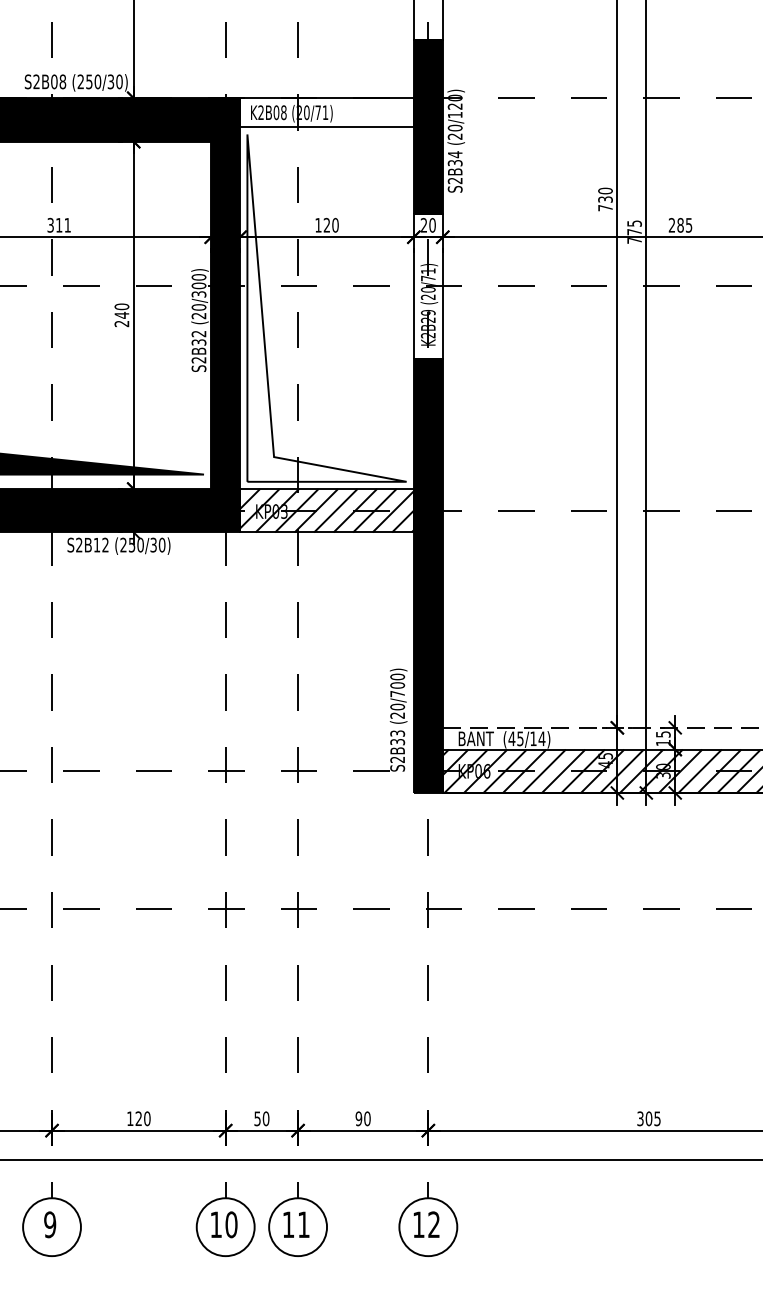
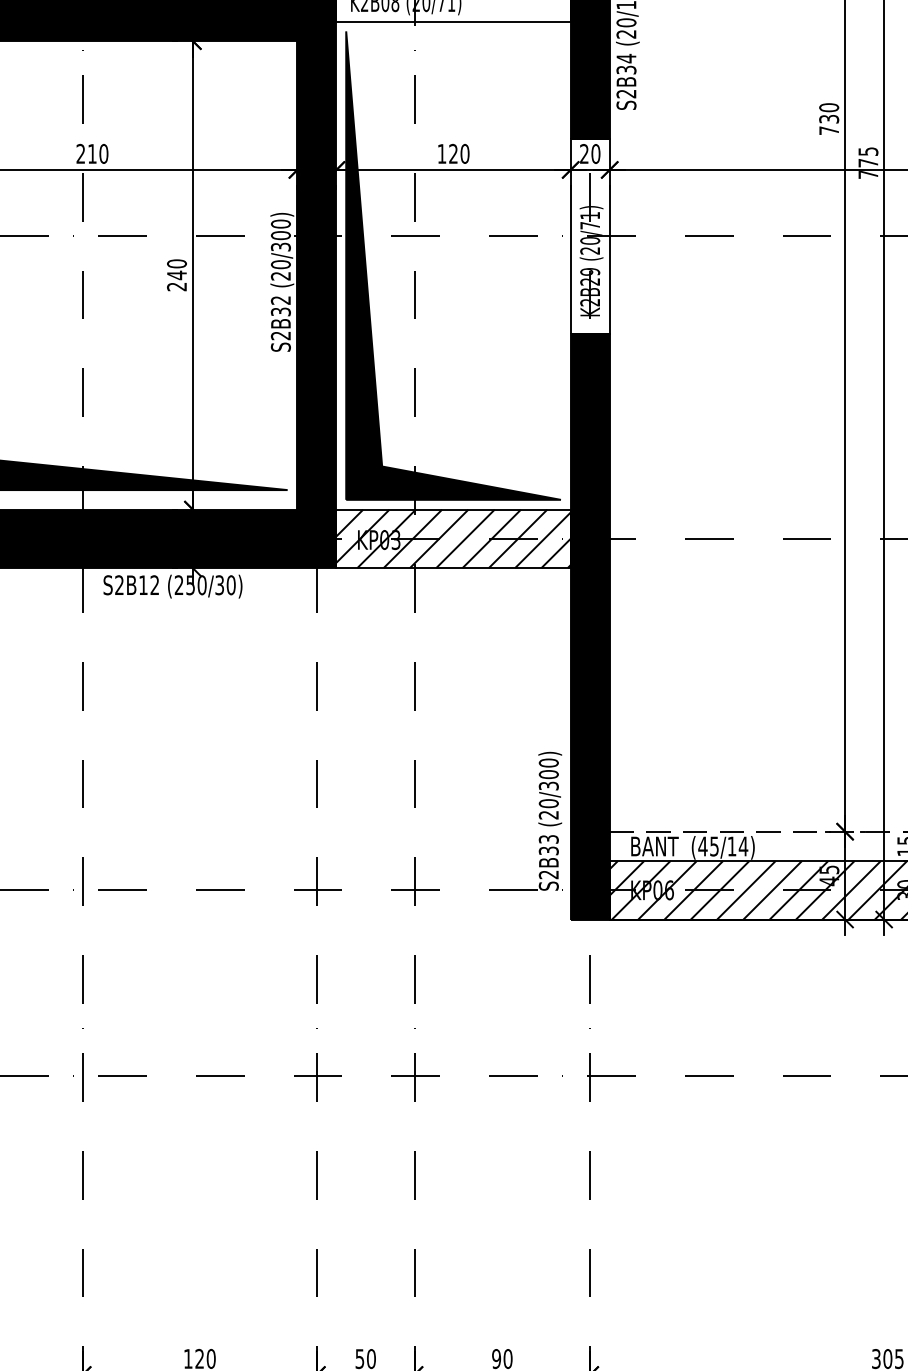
text: (59, 224) -> (92, 152), 311 -> 210
fill: (326, 307) -> (452, 264), added
text: (397, 693) -> (548, 785), (20/700) -> (20/300)

